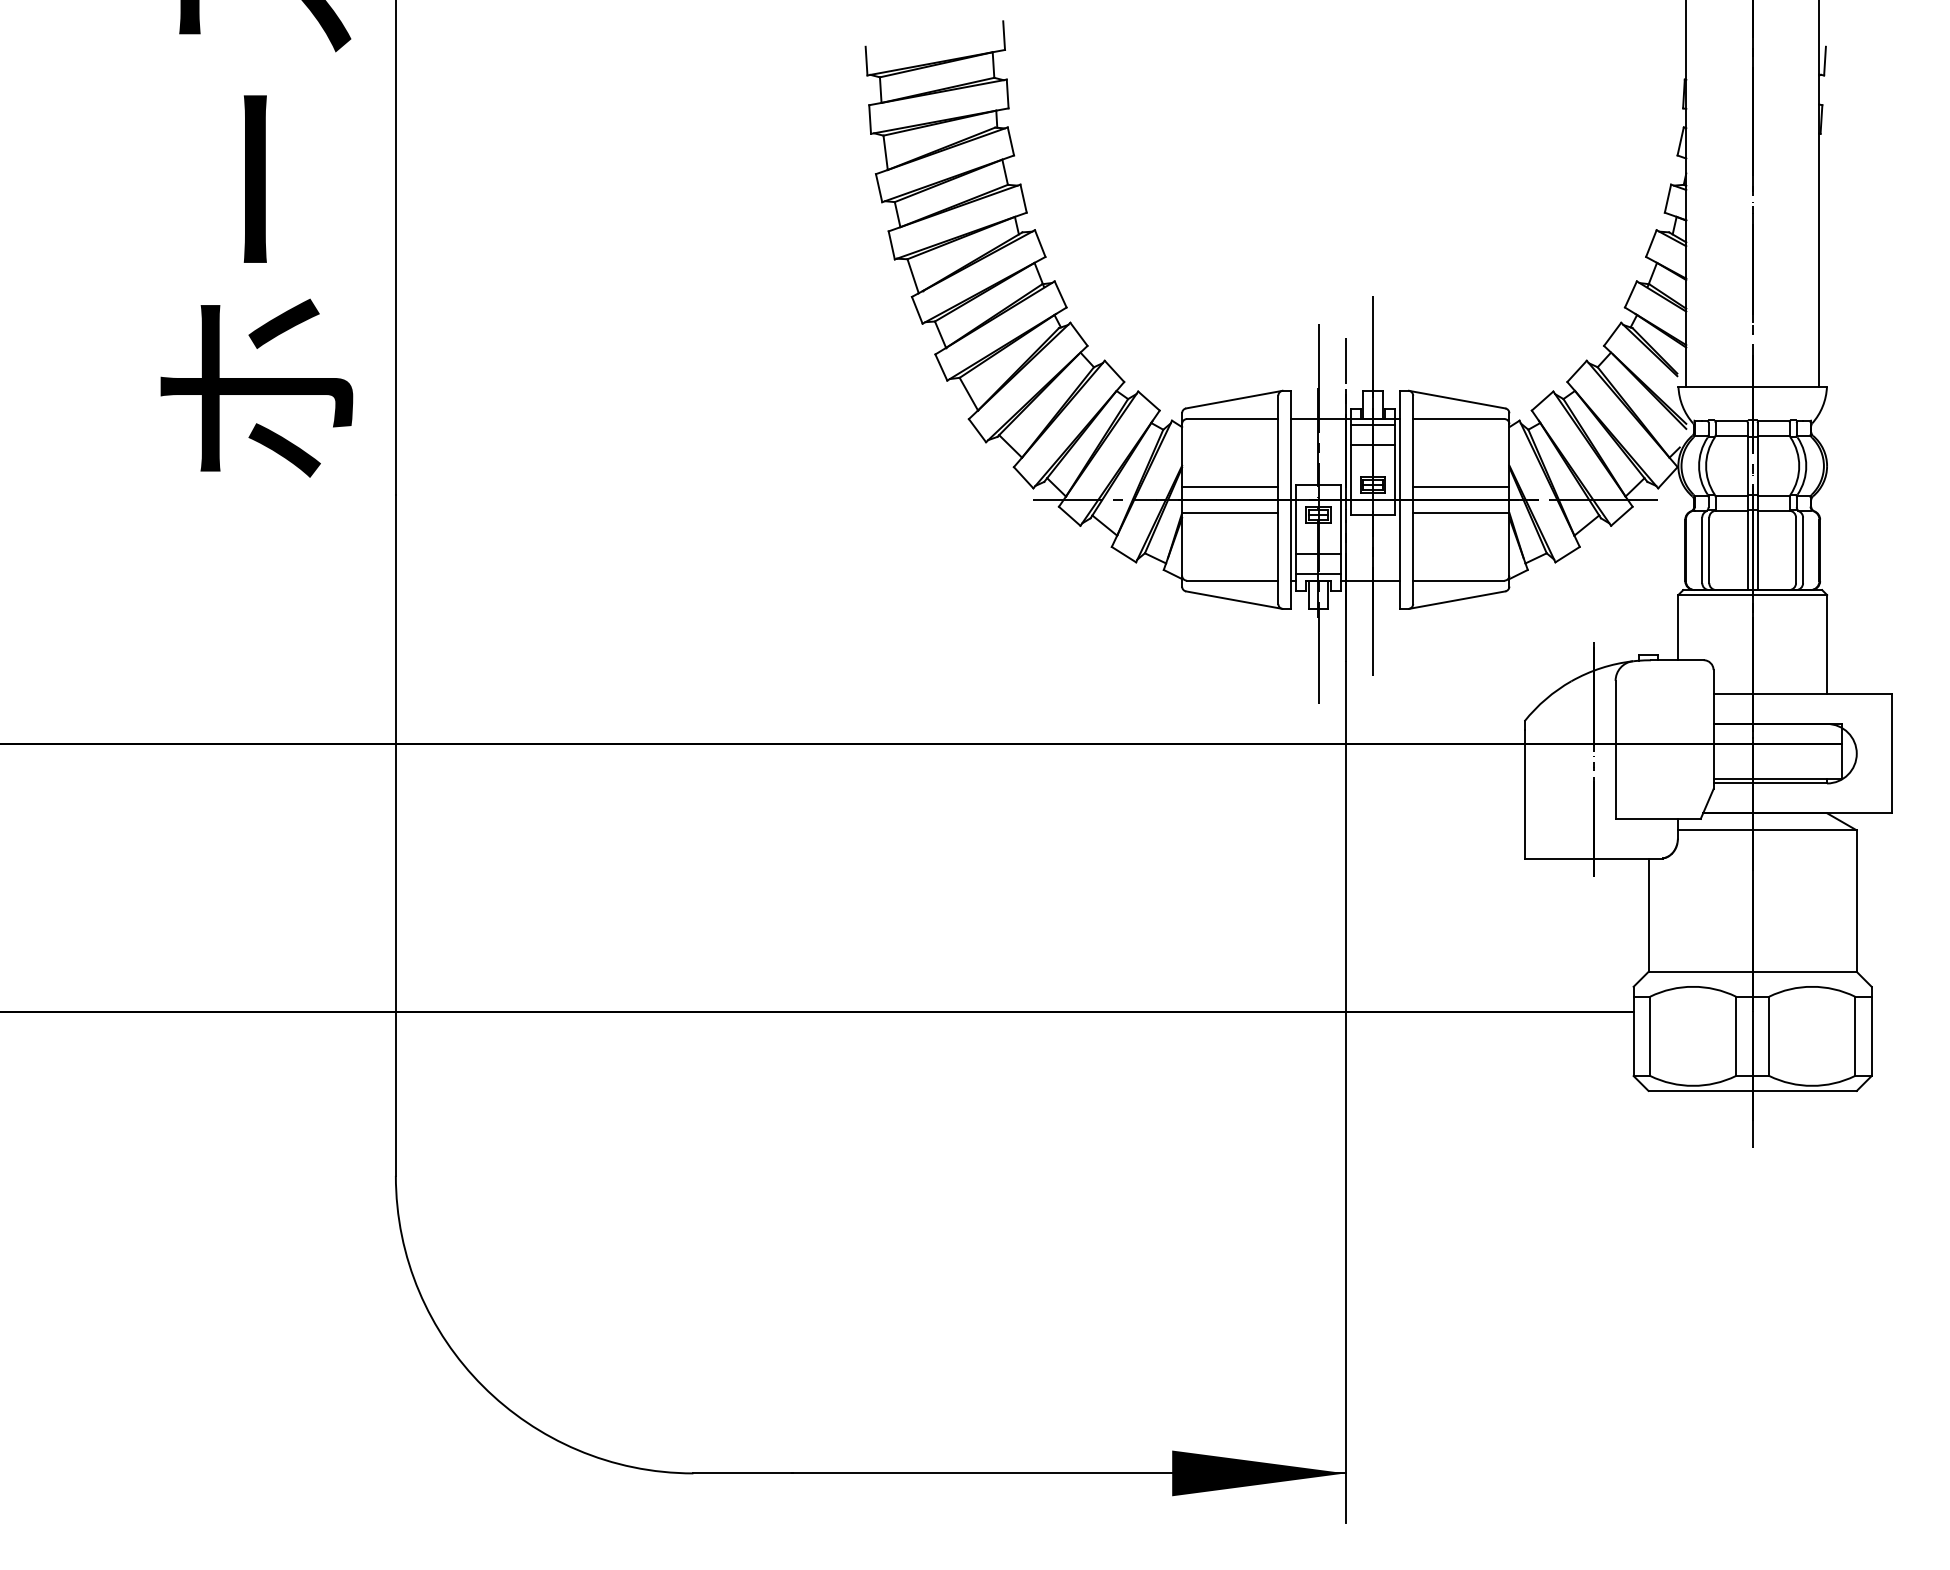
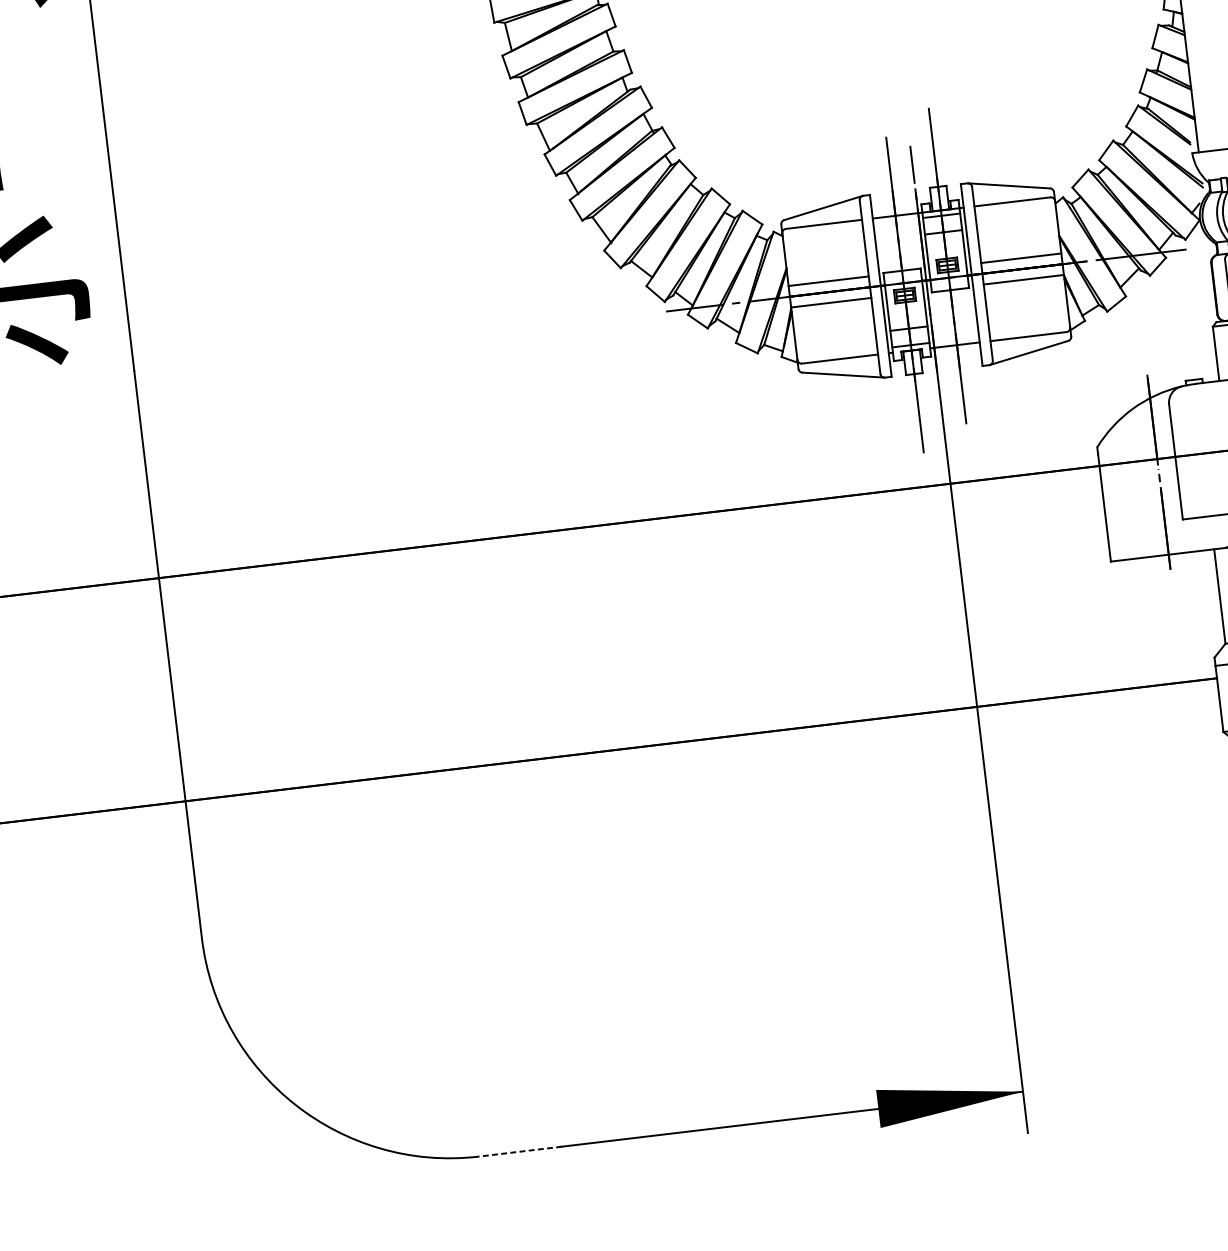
line: (743, 1473) -> (521, 1151), solid -> dashed

